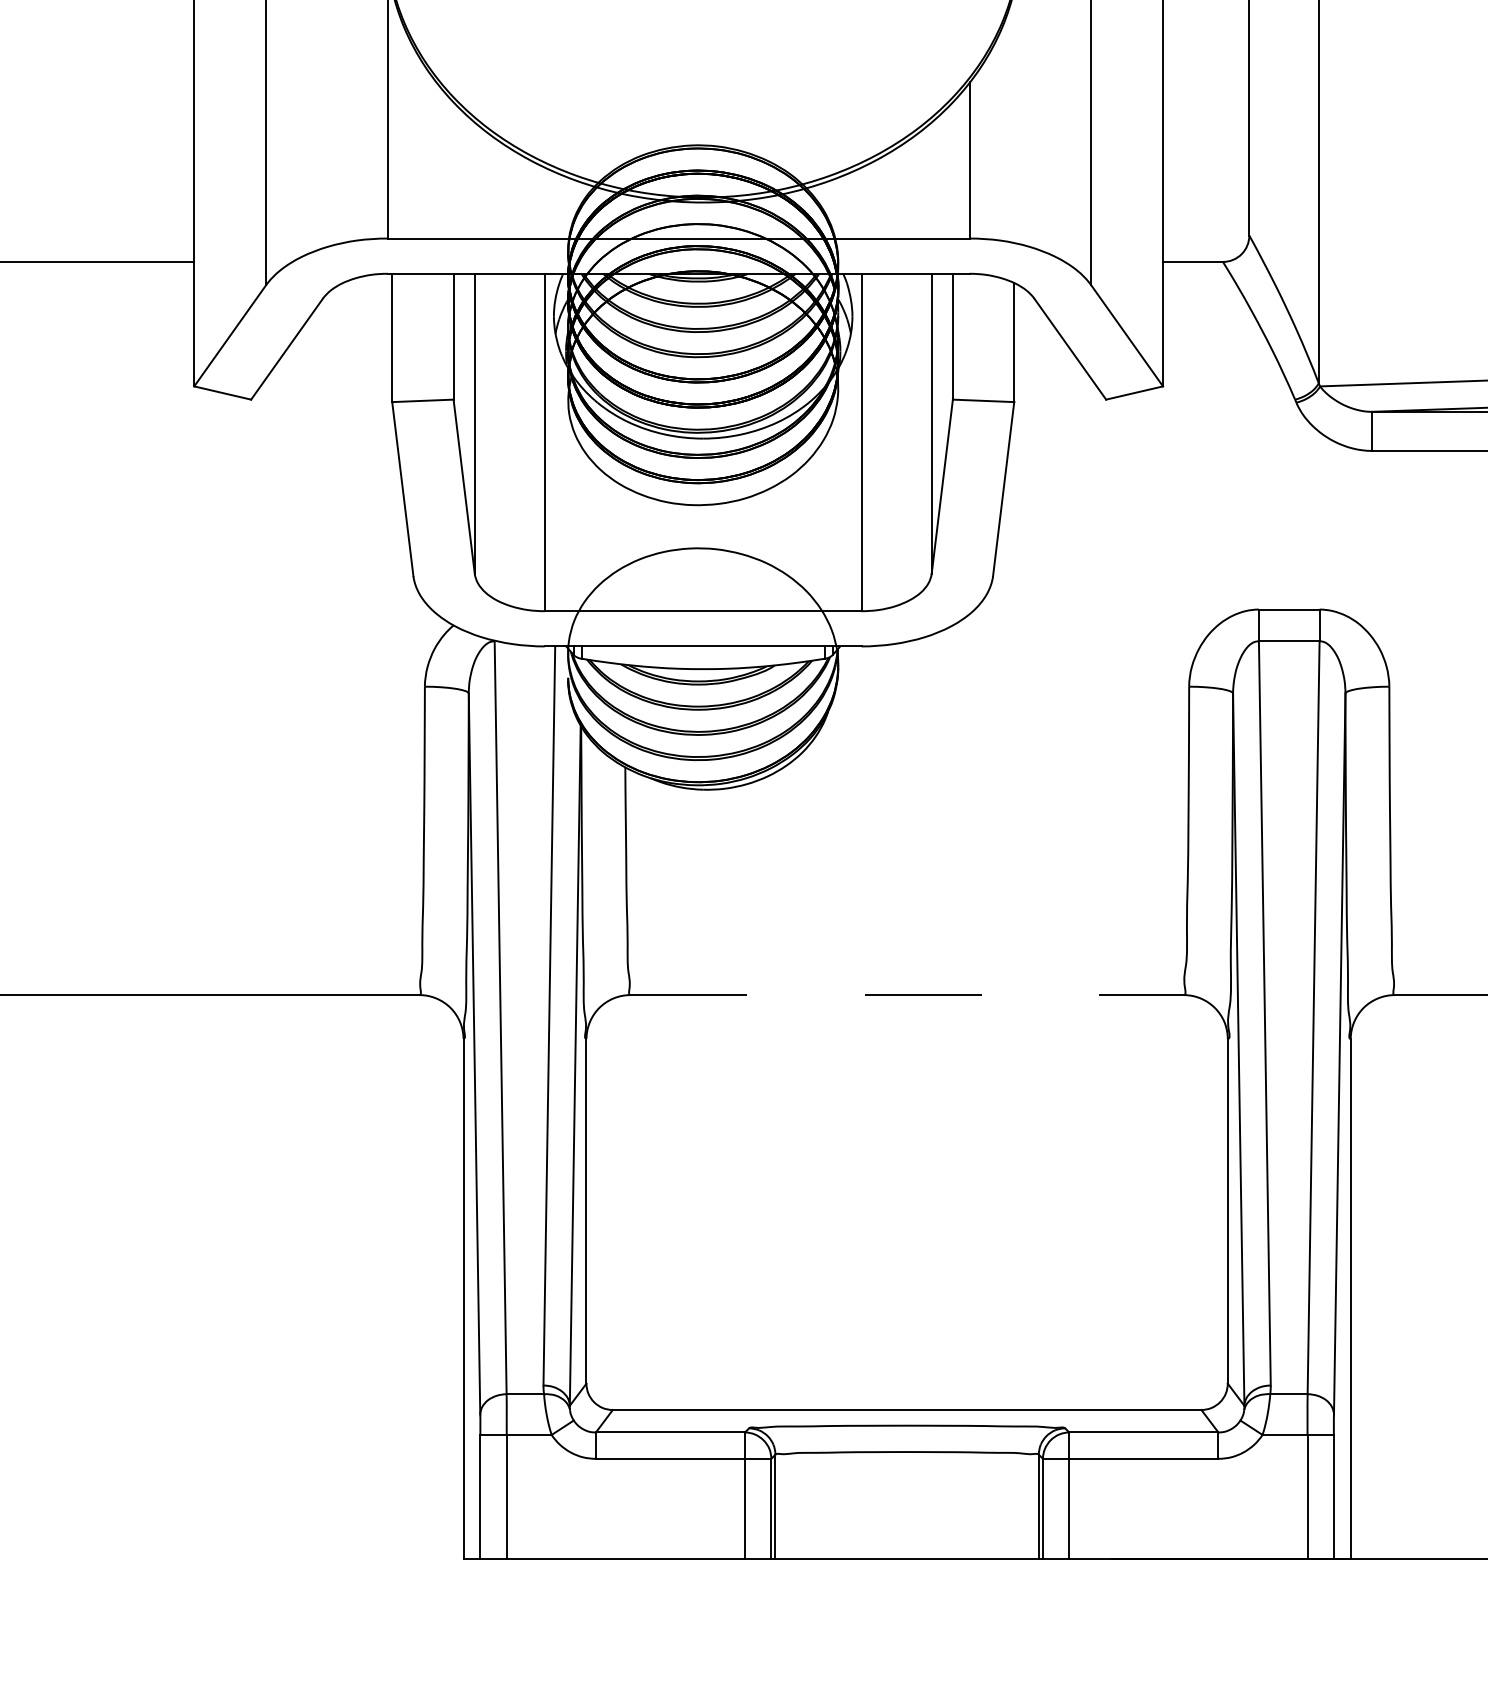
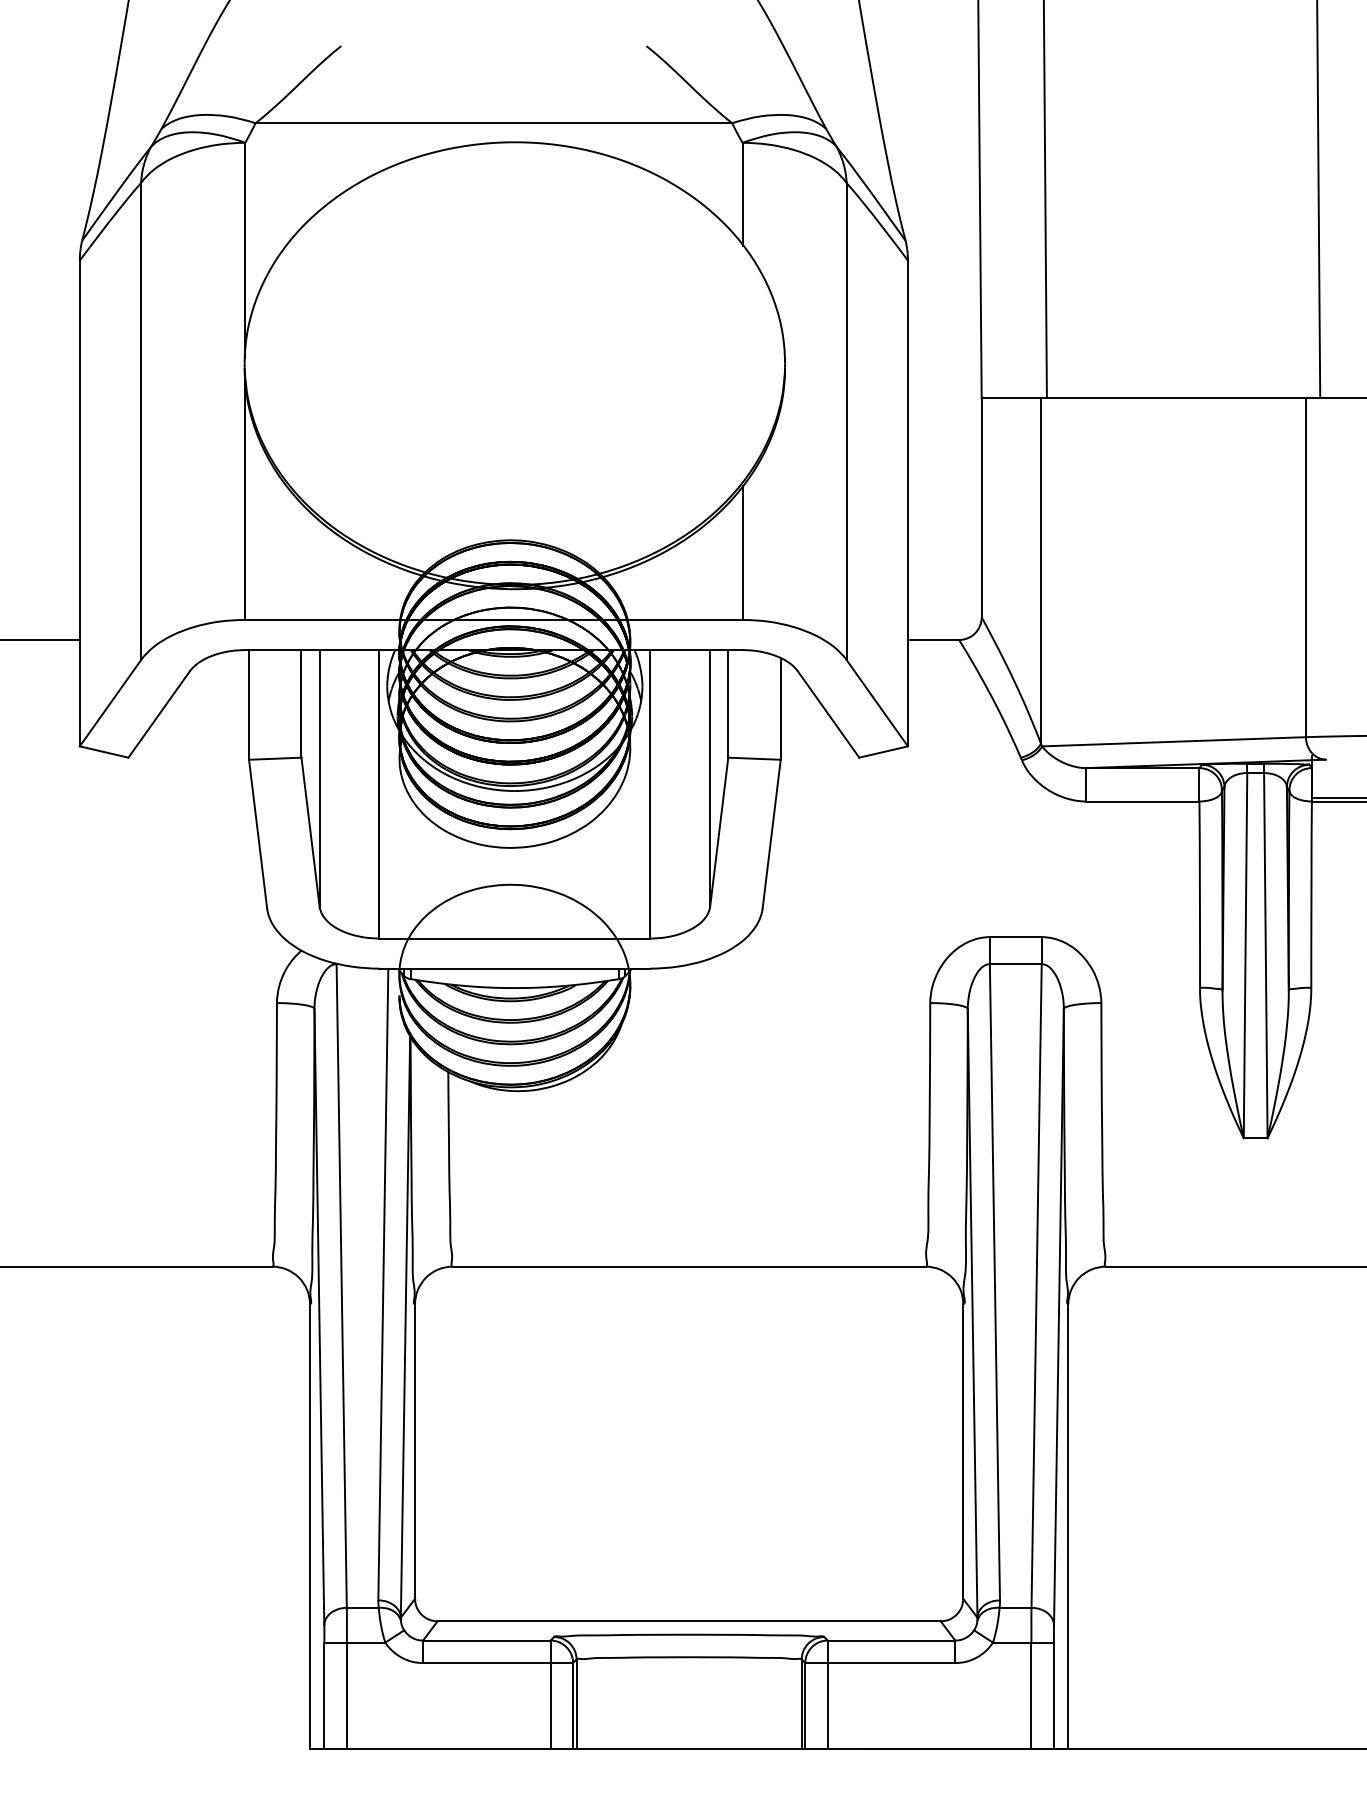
line: (907, 994) -> (689, 1266), dashed -> solid

